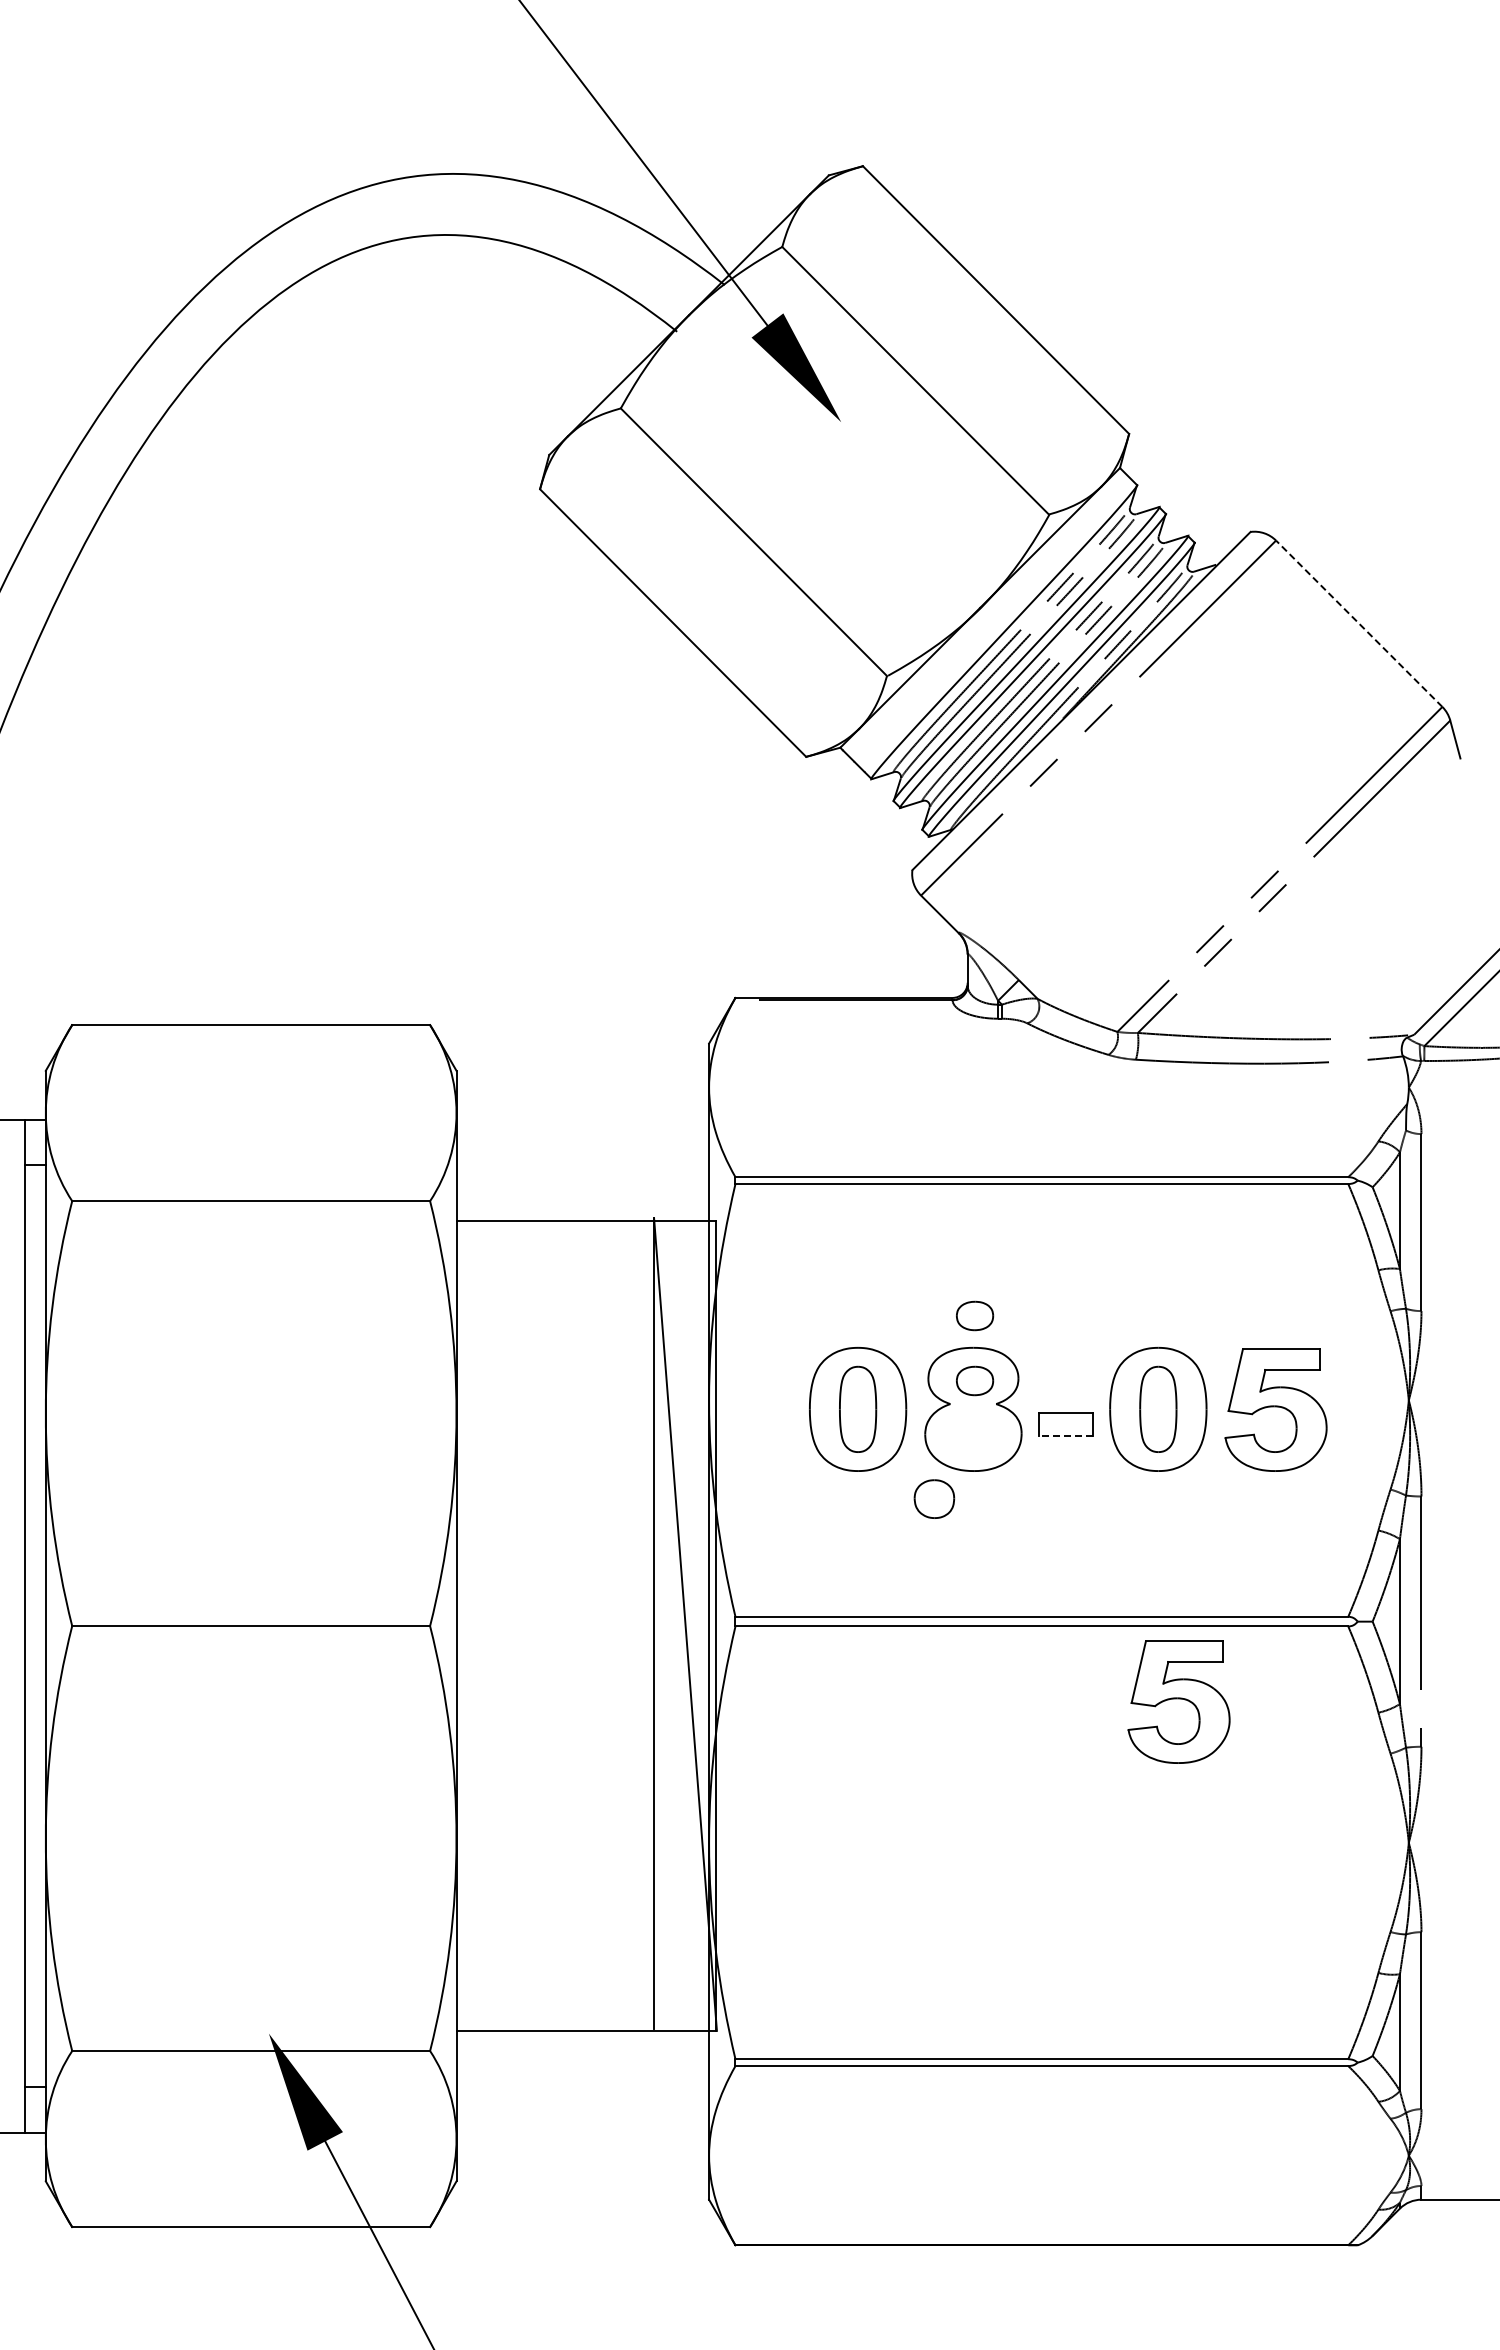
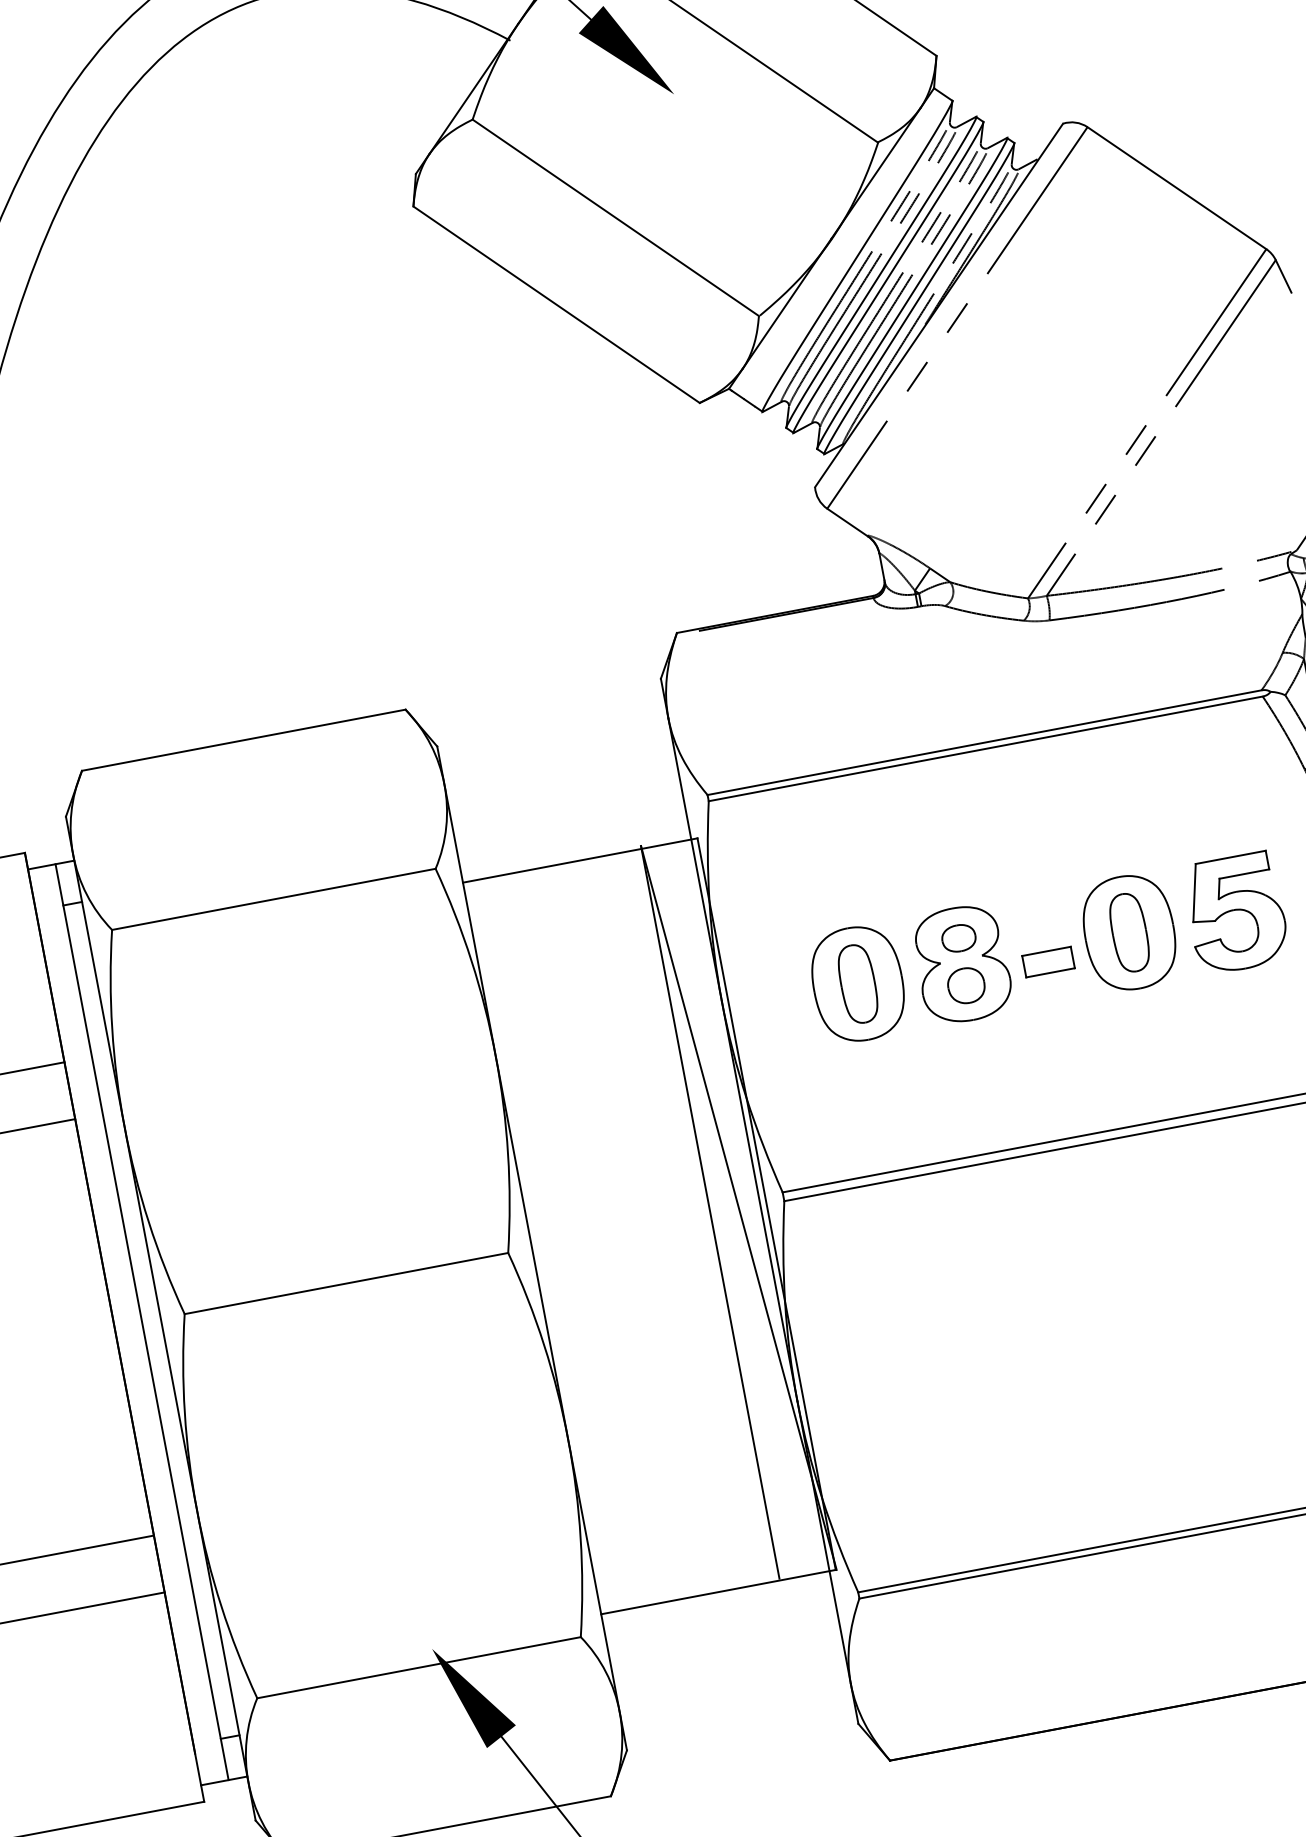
line: (1359, 623) -> (1177, 187), dashed -> solid
part: (975, 1315) -> (948, 879), removed
line: (1065, 1436) -> (1050, 973), dashed -> solid
part: (934, 1498) -> (966, 985), moved
part: (1178, 1701) -> (1197, 1193), removed

